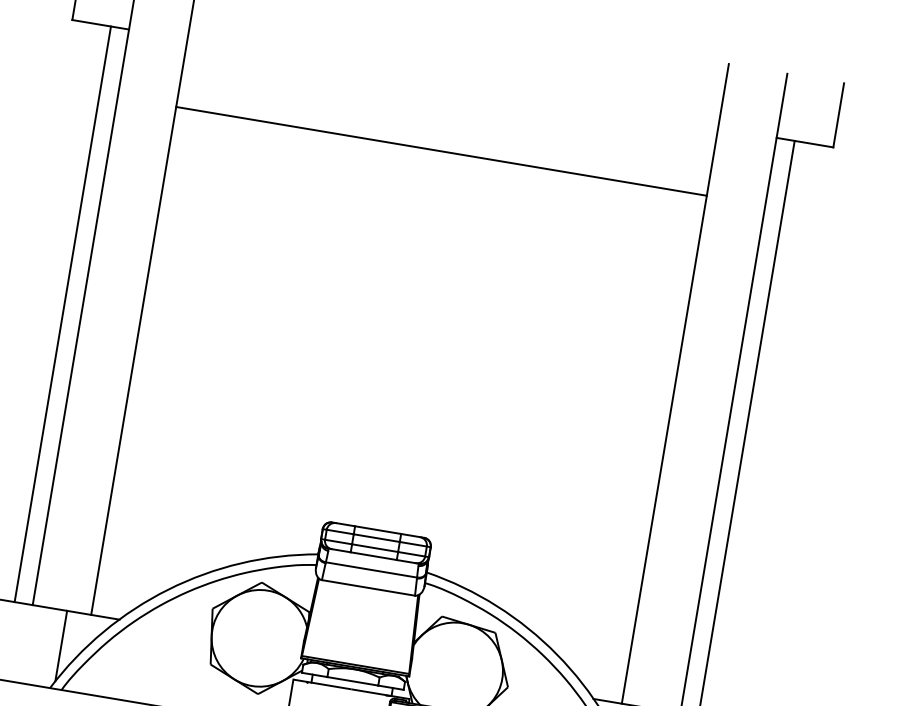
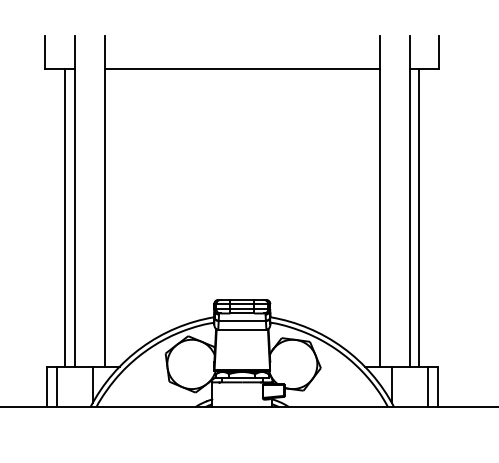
line: (441, 152) -> (242, 69), moved

